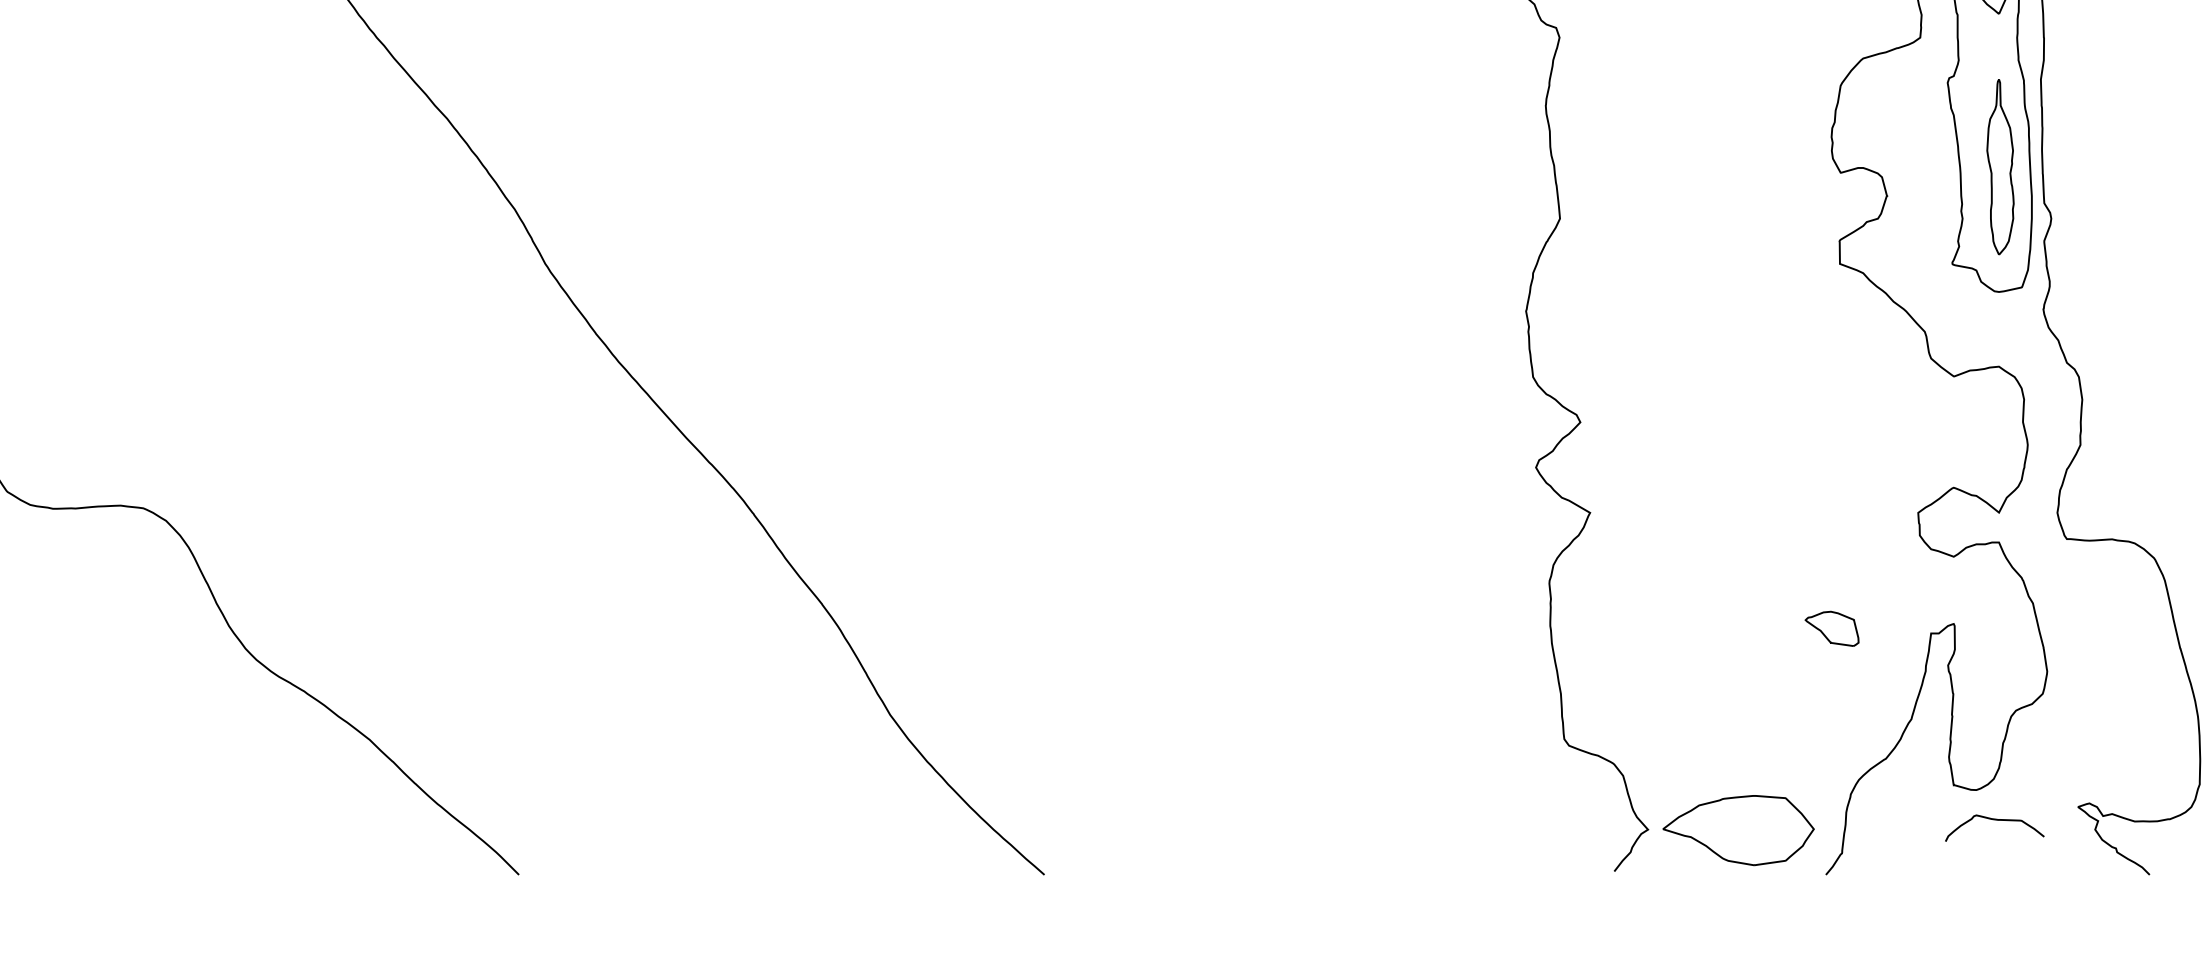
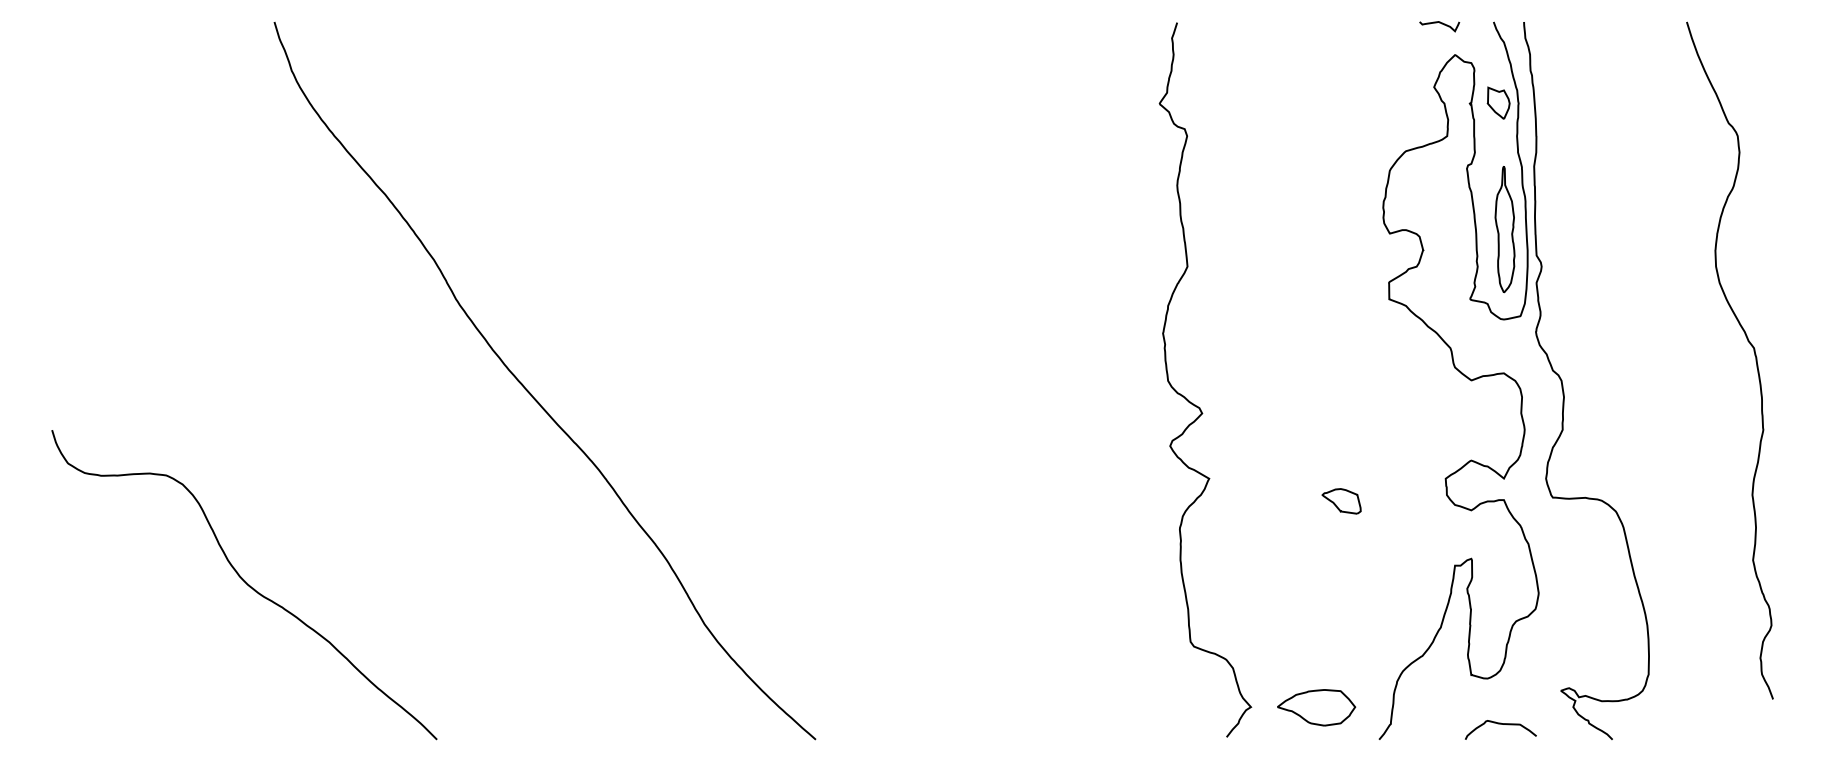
part: (1831, 629) -> (1341, 501), moved
curve: (1994, 820) -> (1500, 724), moved
part: (1738, 830) -> (1316, 707), size x0.71

